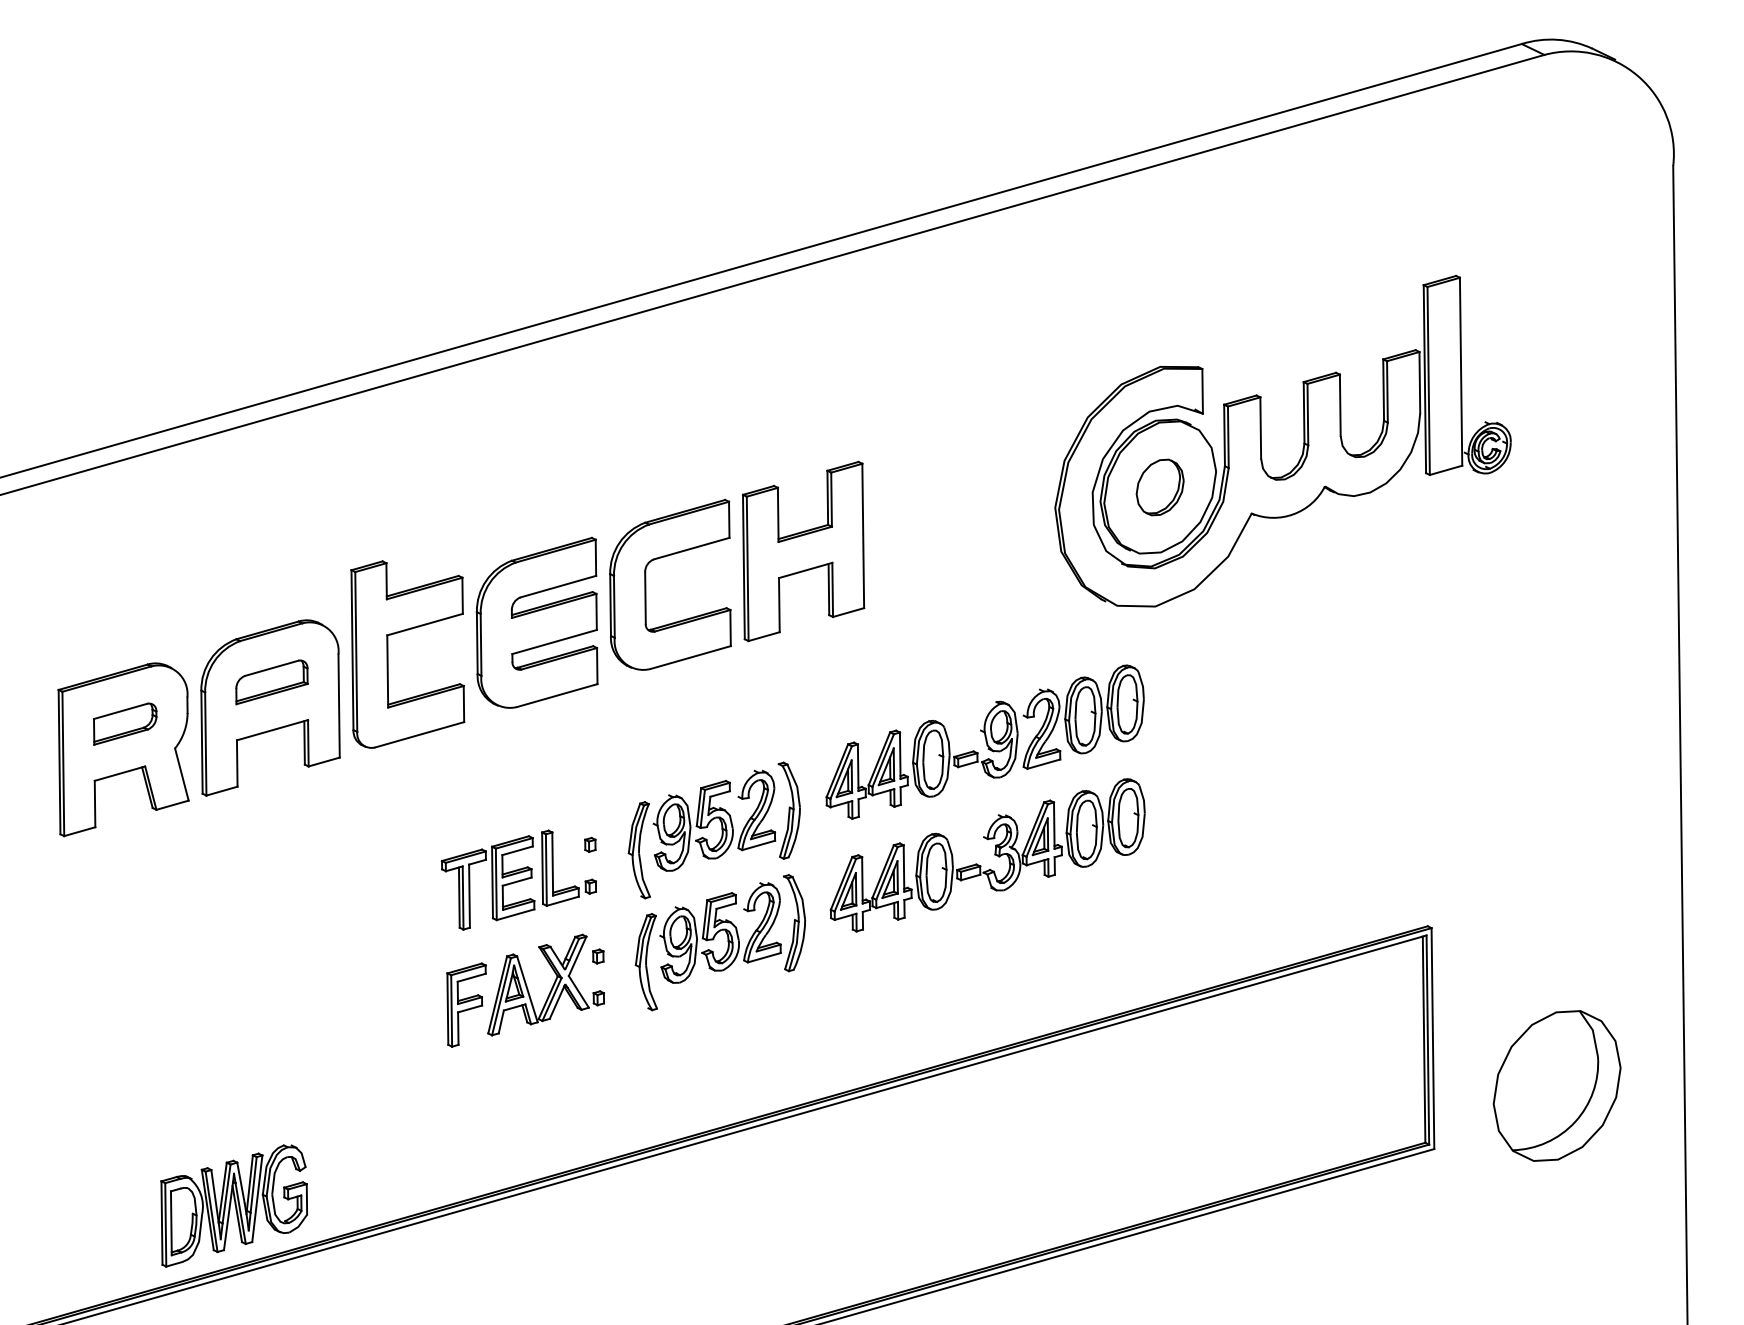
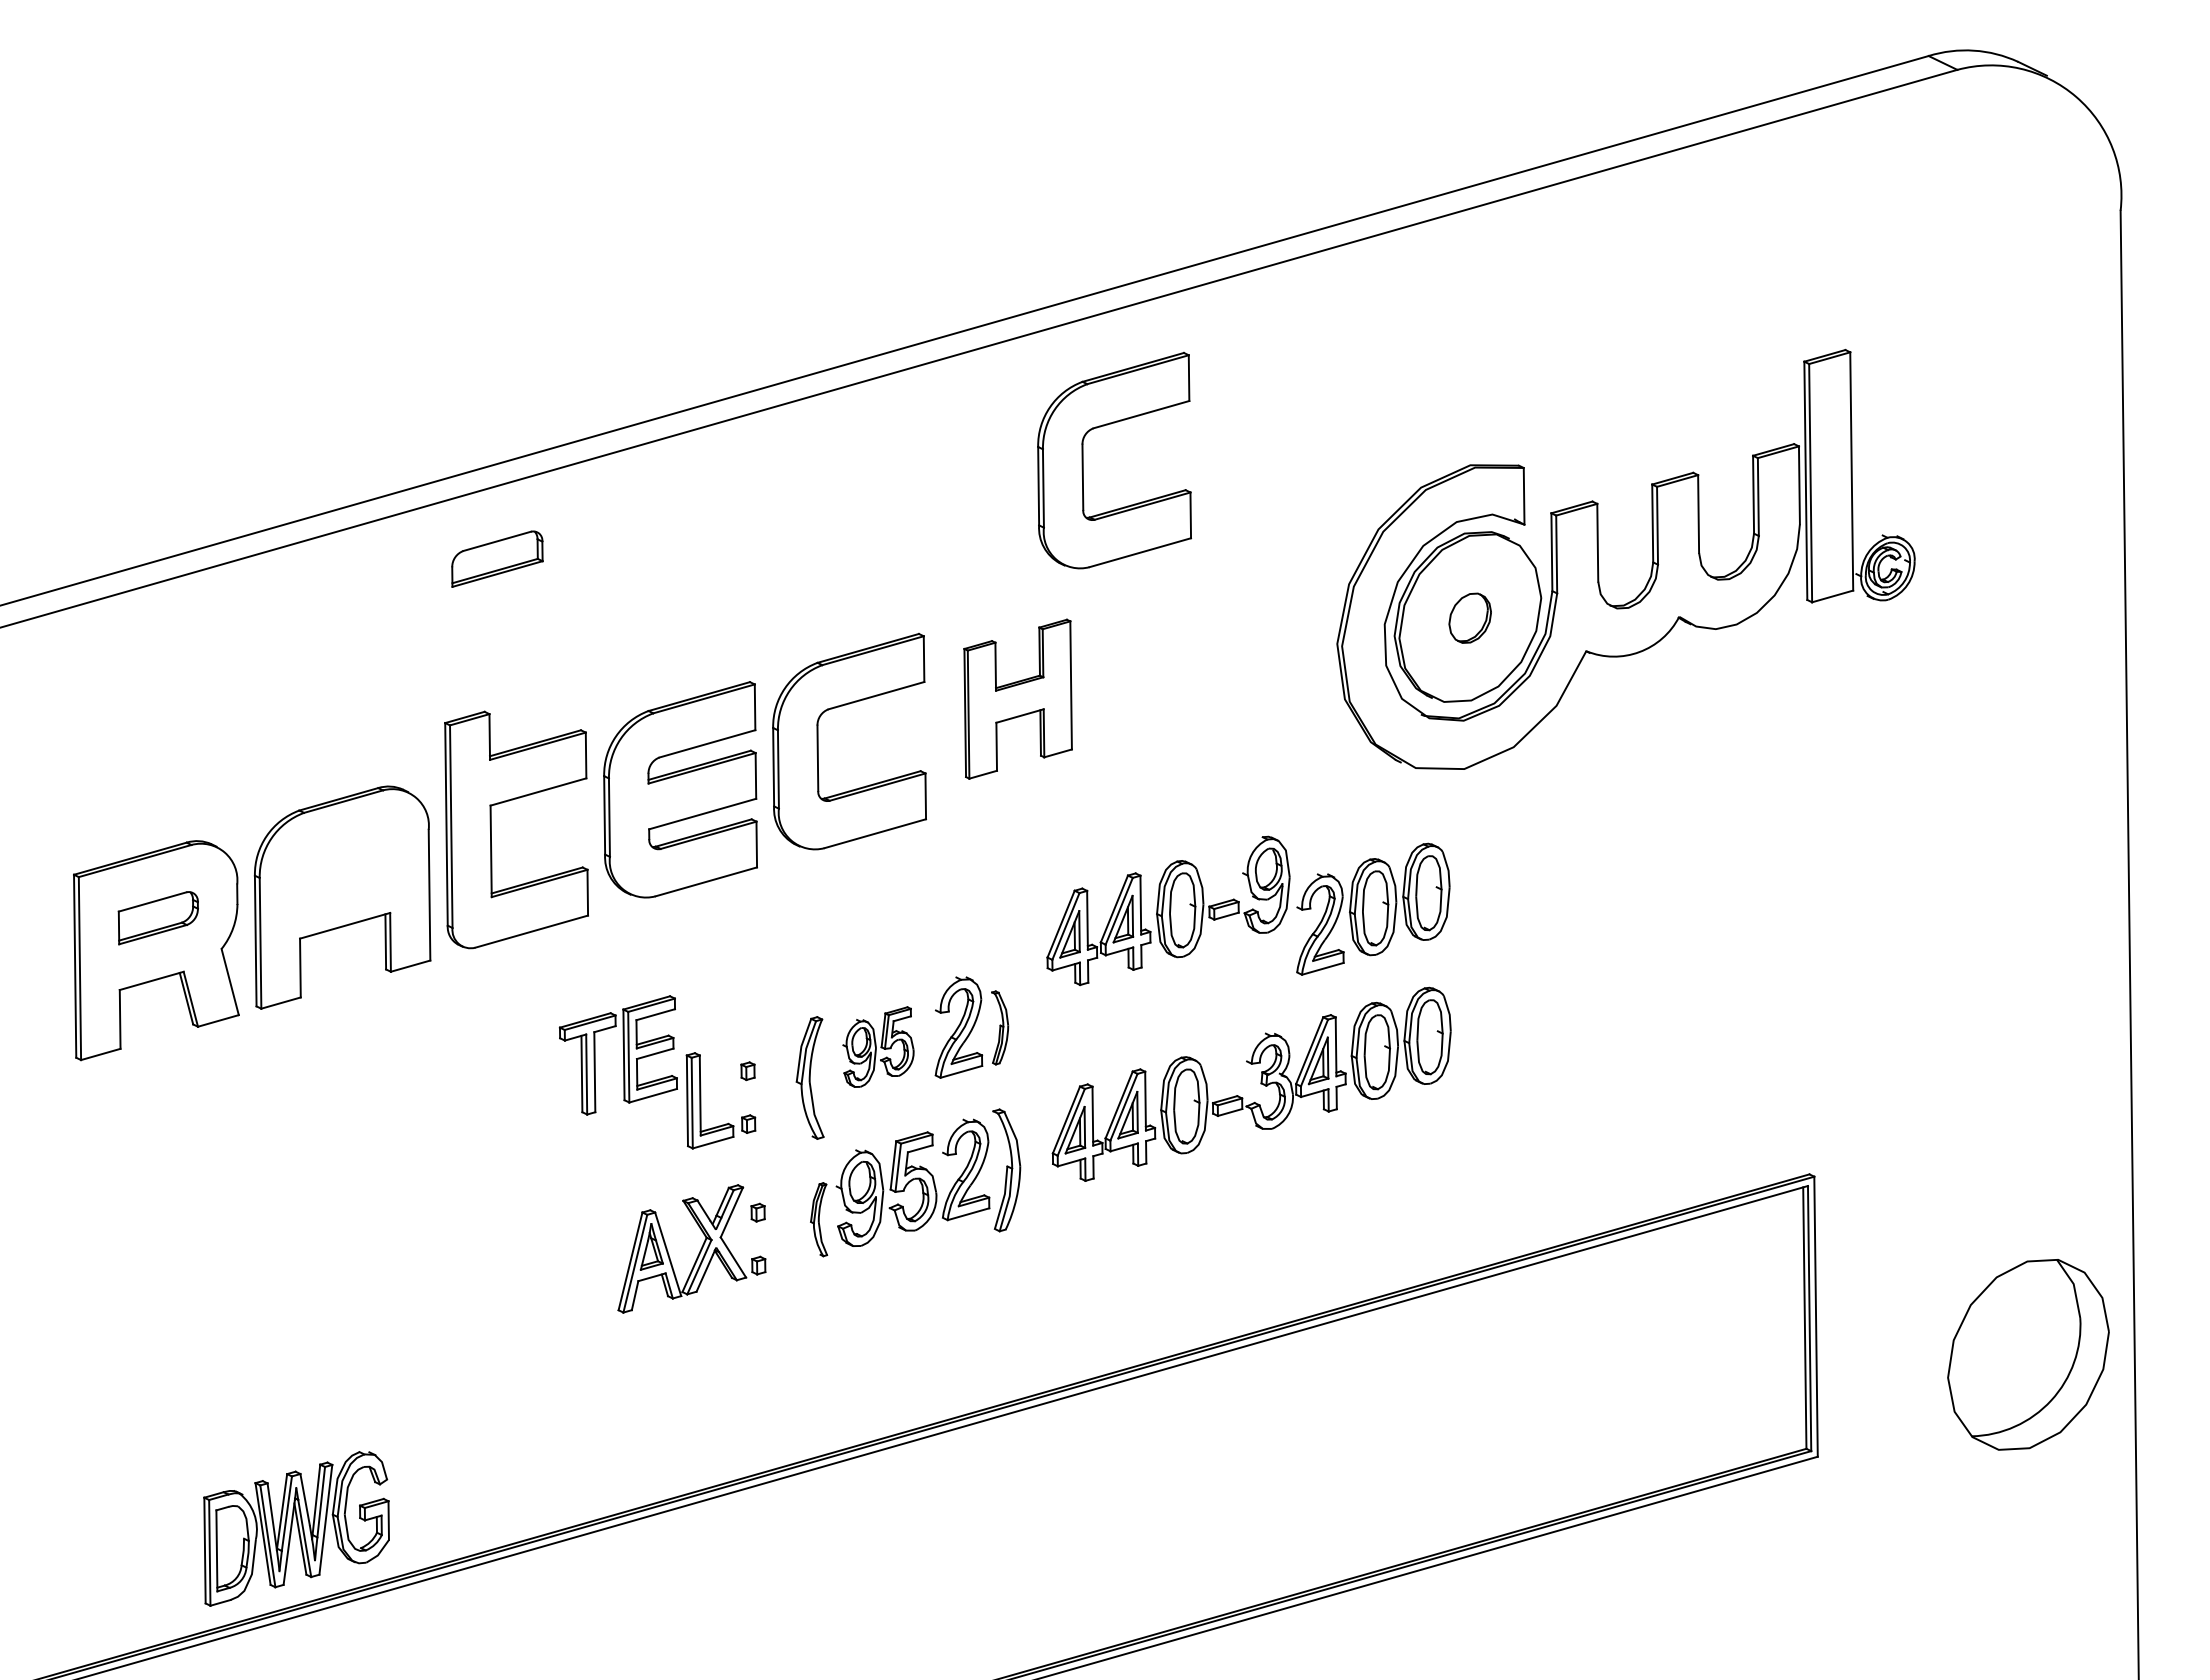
part: (855, 363) -> (1083, 460), added
part: (1159, 487) -> (1469, 618), size x0.7
part: (802, 550) -> (1017, 698), size x0.7
part: (272, 681) -> (497, 558), moved
part: (922, 759) -> (1168, 910), moved
part: (788, 810) -> (999, 1027), size x0.6
part: (693, 825) -> (878, 1046), size x0.7
part: (487, 882) -> (617, 1055), moved
part: (645, 961) -> (818, 1219), size x0.6
part: (466, 1005) -> (590, 1274), removed
part: (1557, 1085) -> (2028, 1354), moved

